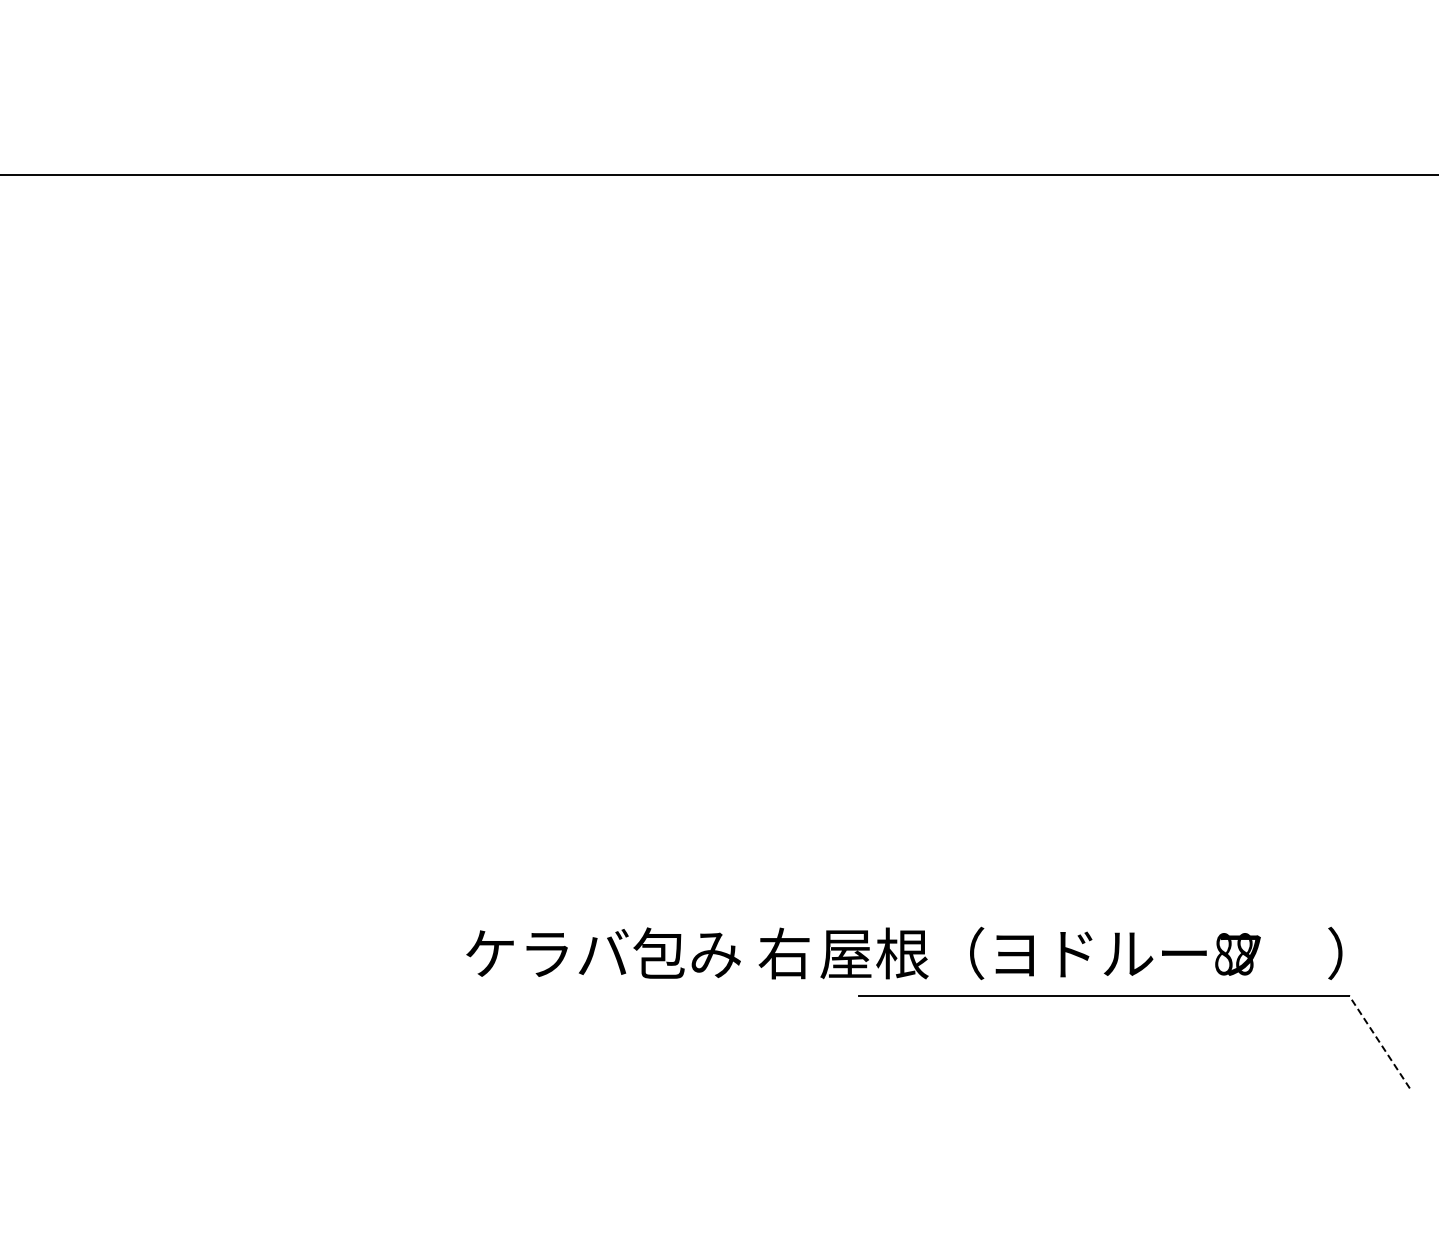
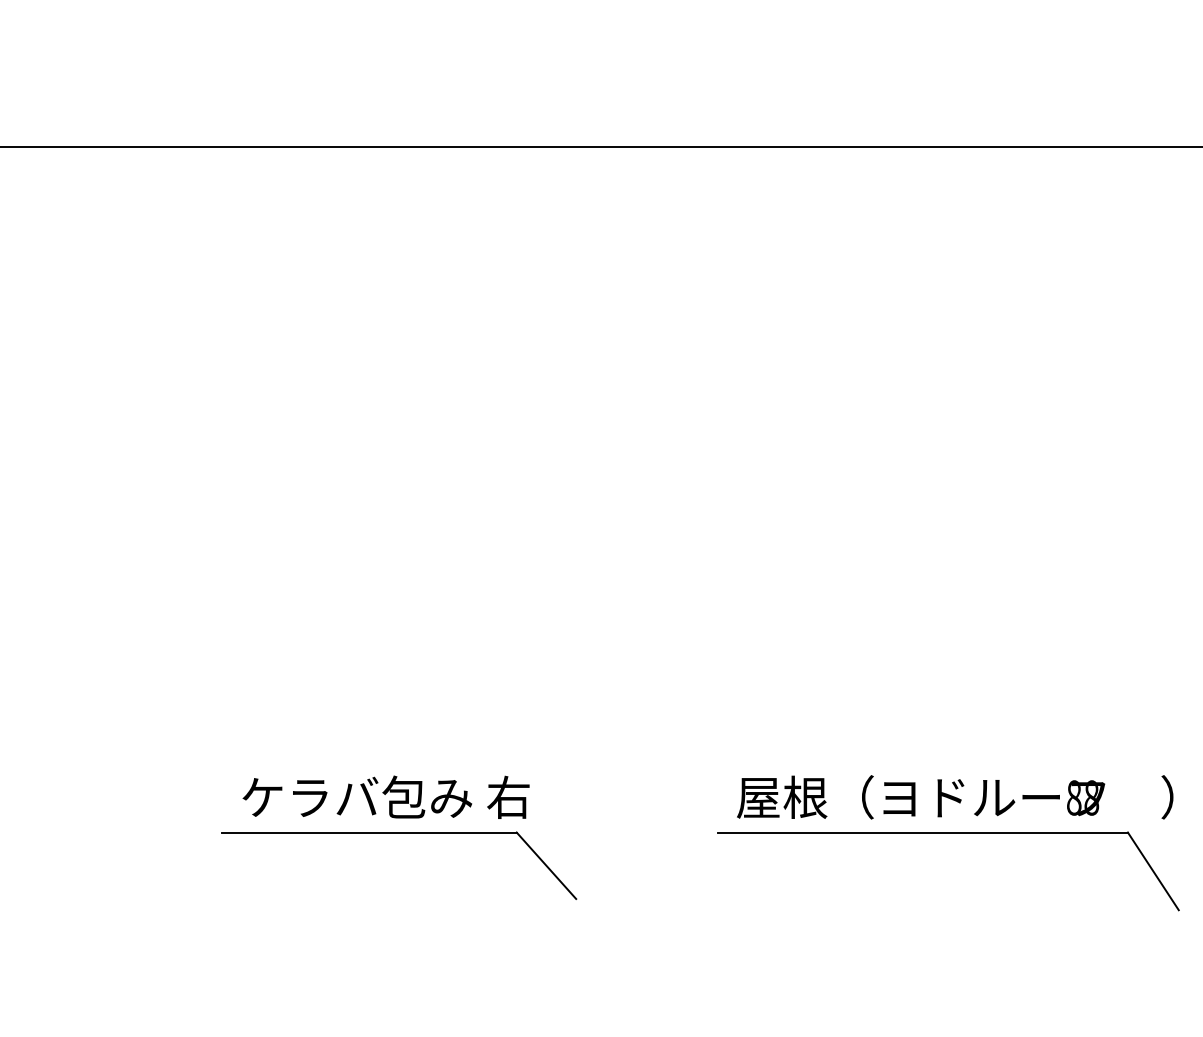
text: (637, 953) -> (385, 797), moved
text: (1081, 953) -> (955, 797), moved
part: (477, 996) -> (399, 833), added
line: (1379, 1042) -> (1153, 871), dashed -> solid

